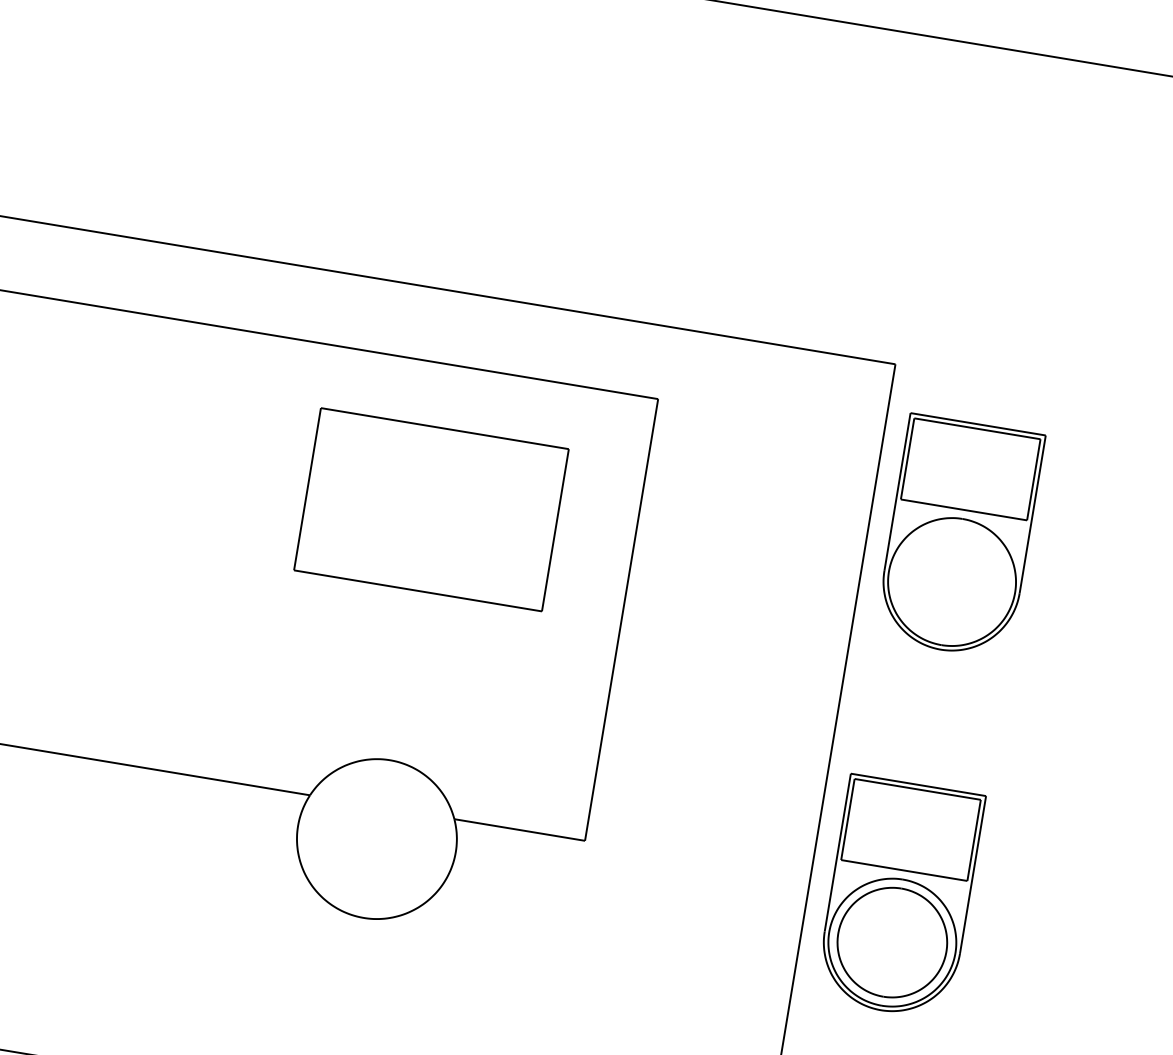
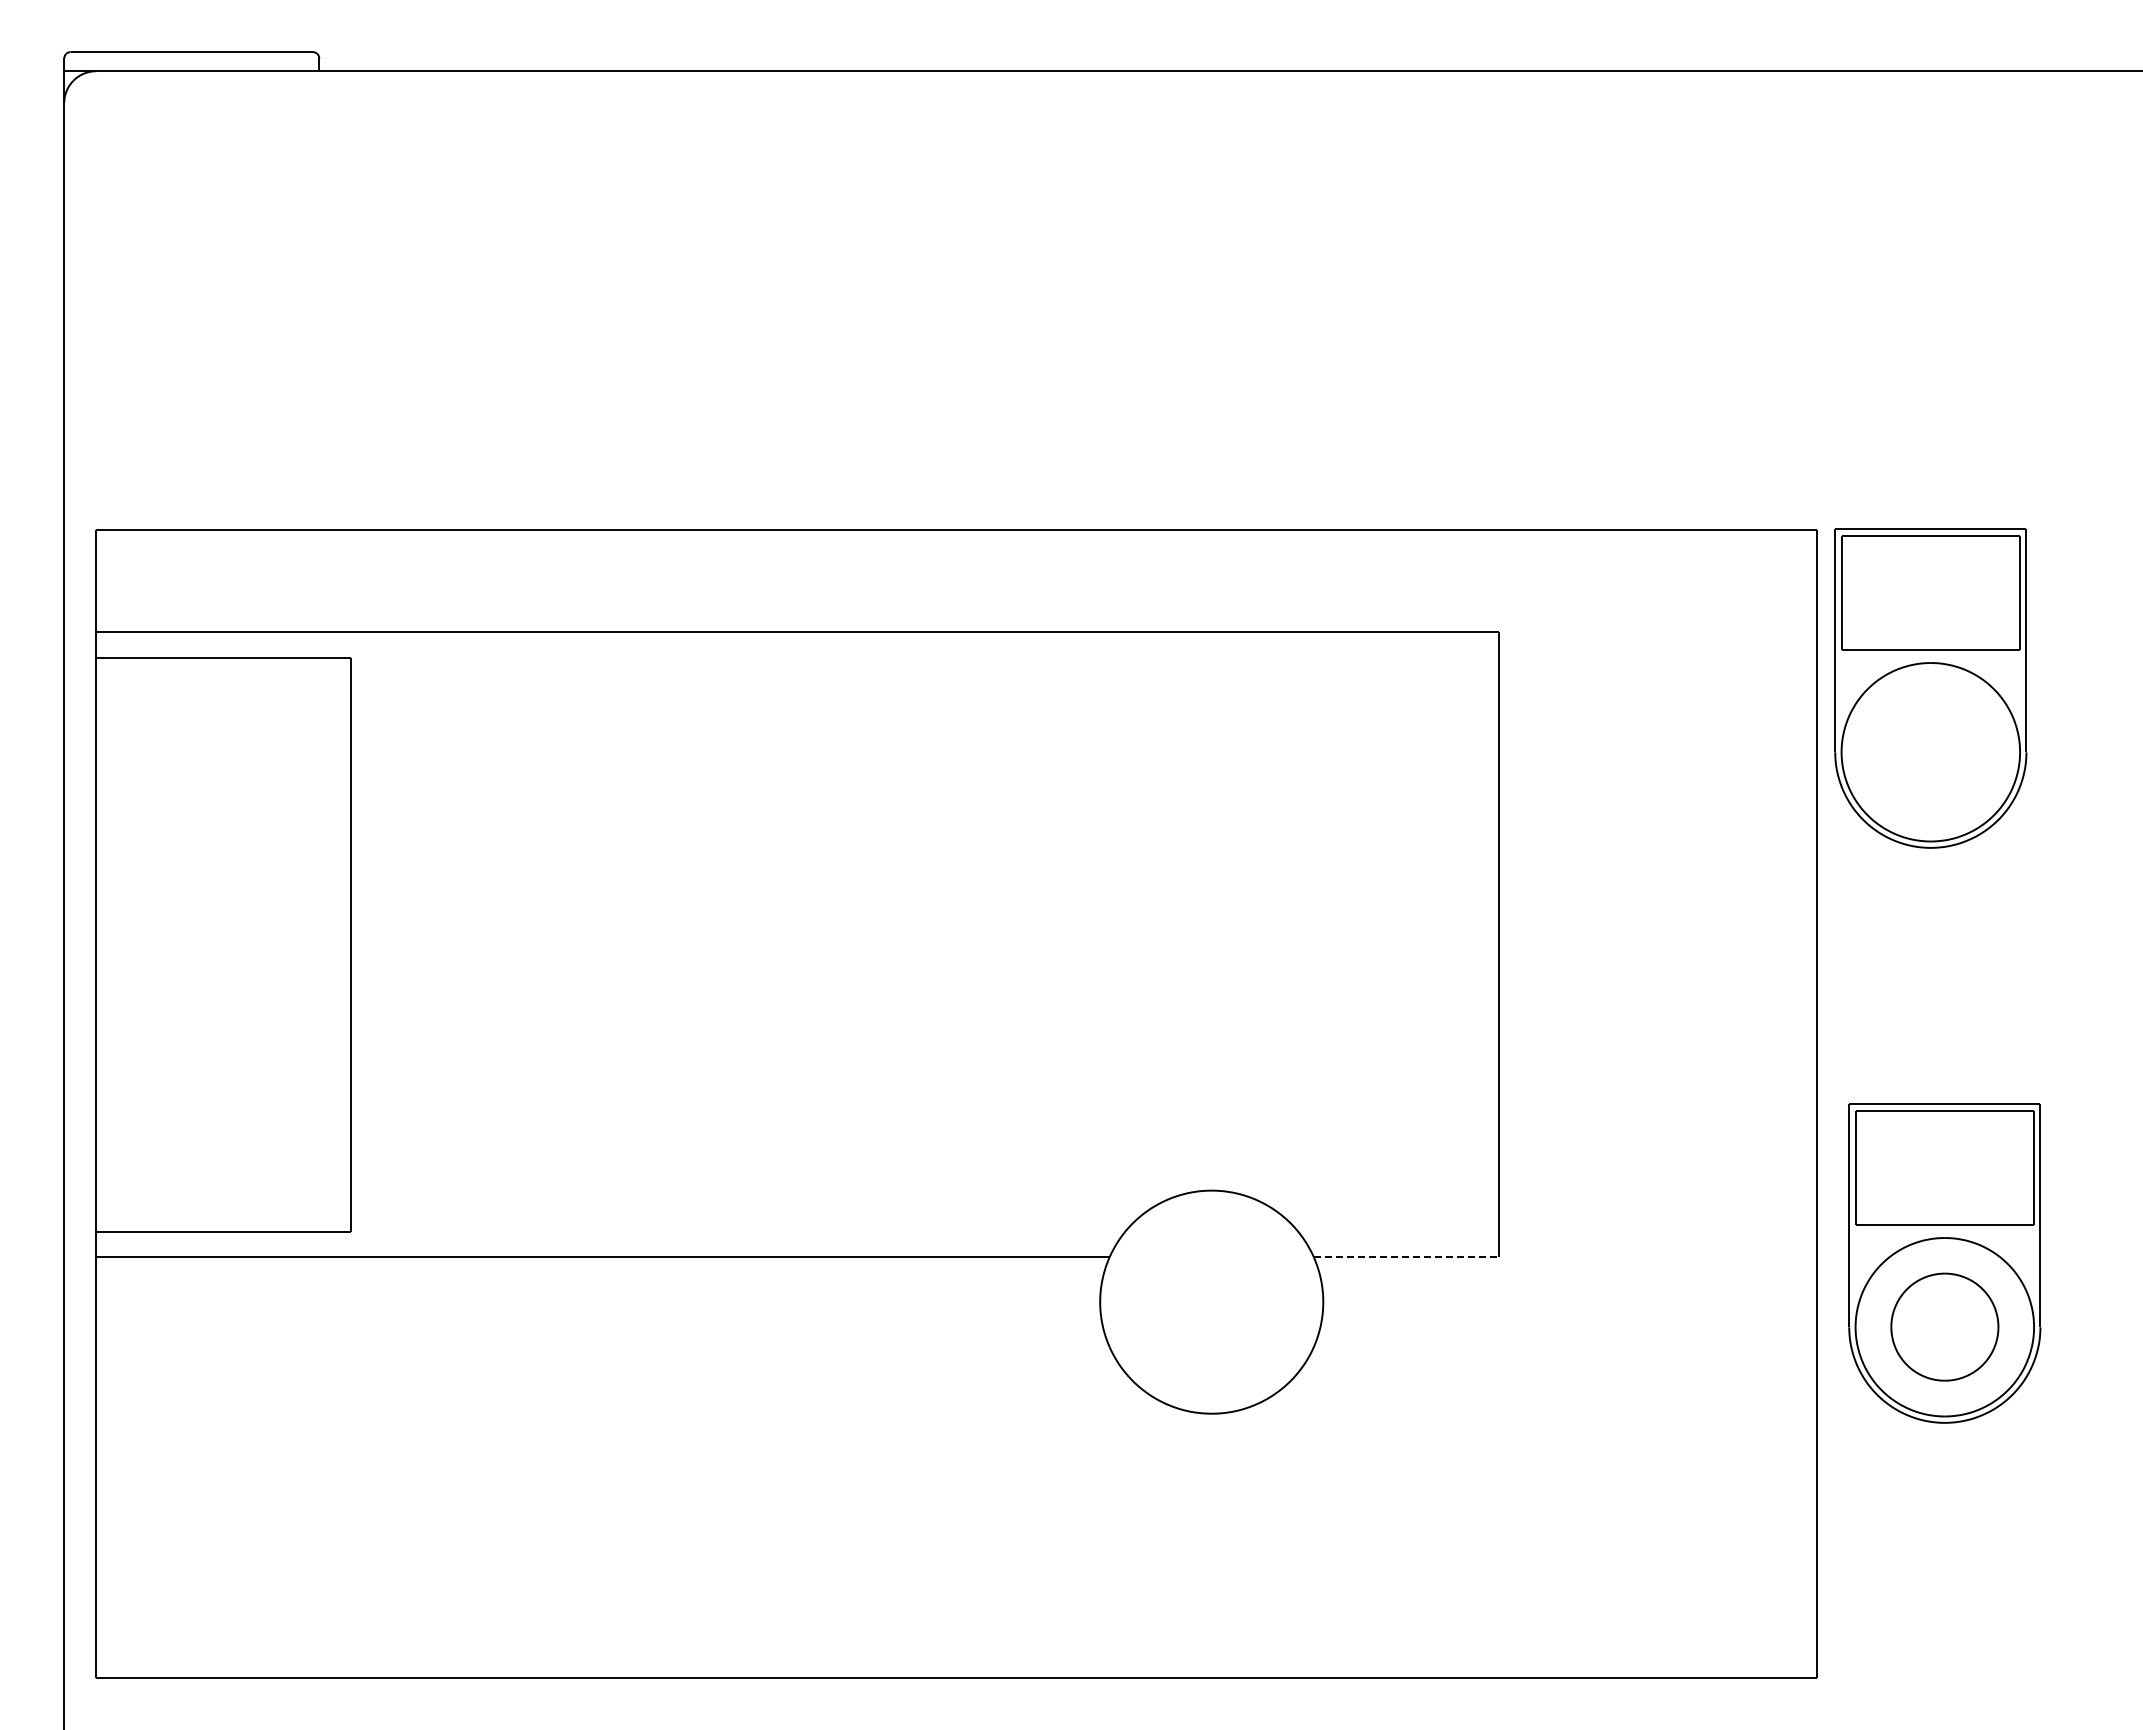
part: (431, 509) -> (1211, 836), removed
part: (959, 536) -> (1930, 688), moved
line: (519, 830) -> (1406, 1257), solid -> dashed
part: (892, 942) -> (1944, 1326), size x0.7

